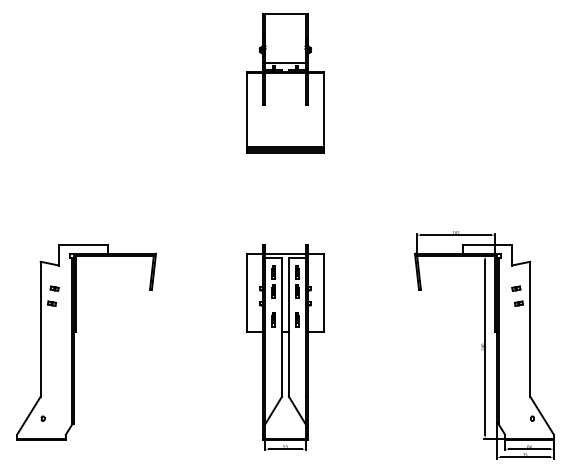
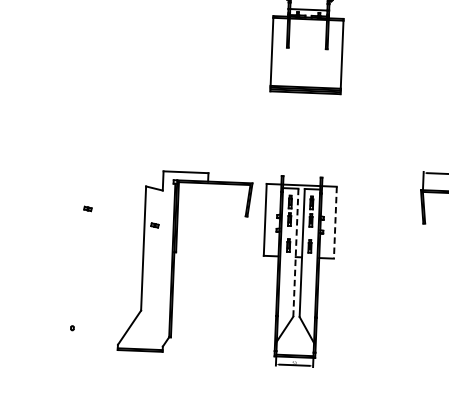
line: (323, 293) -> (335, 223), solid -> dashed
line: (282, 327) -> (296, 253), solid -> dashed
part: (74, 342) -> (174, 262), moved

